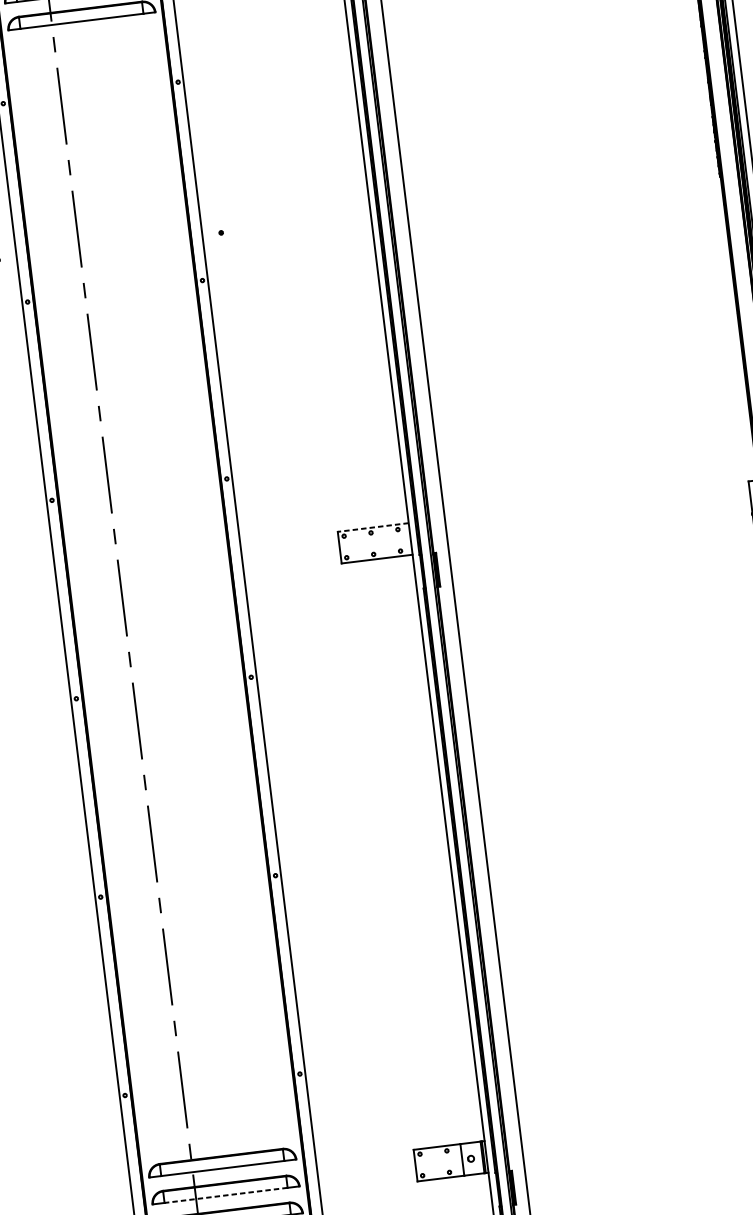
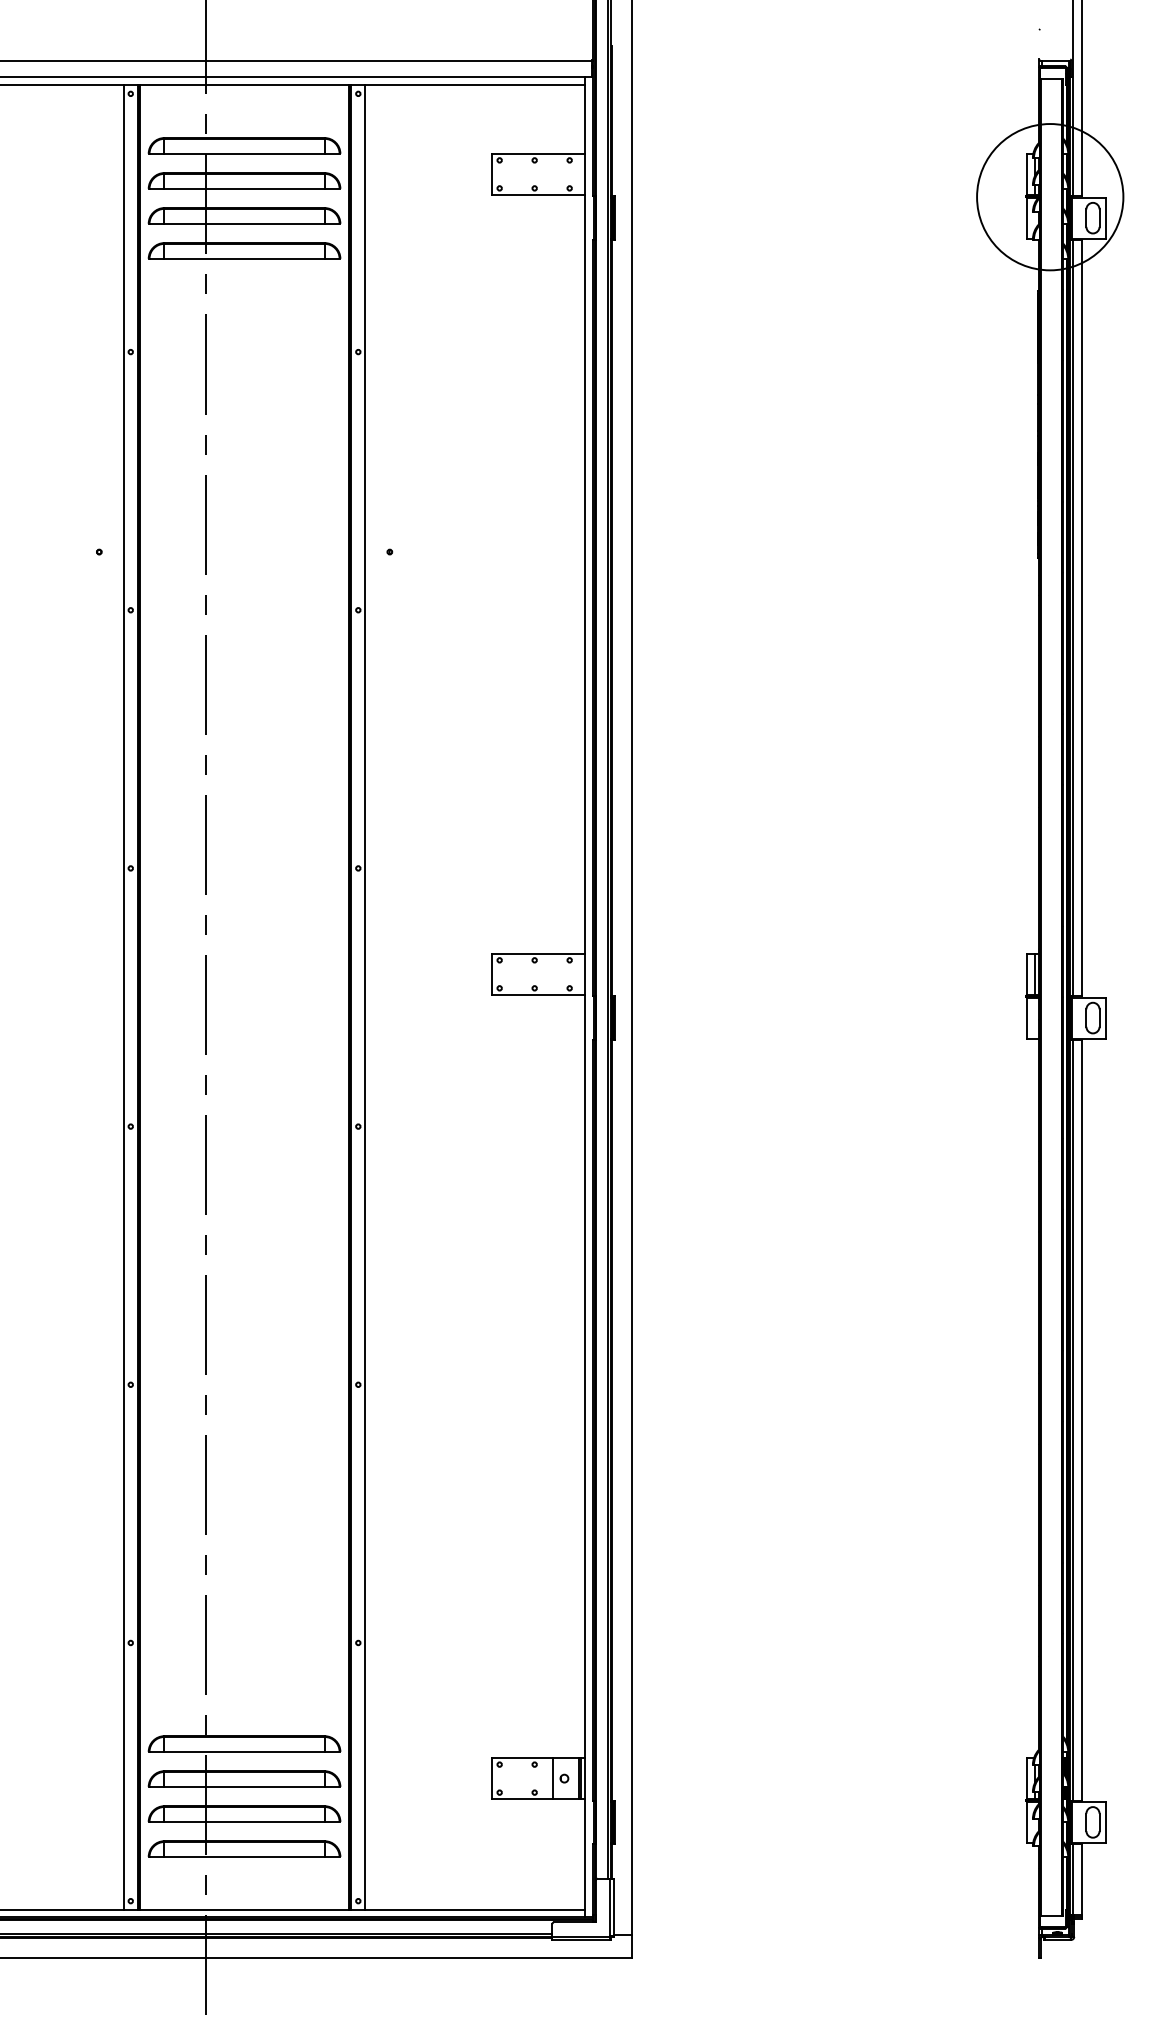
line: (372, 527) -> (537, 953), dashed -> solid
line: (226, 1195) -> (244, 1786), dashed -> solid

